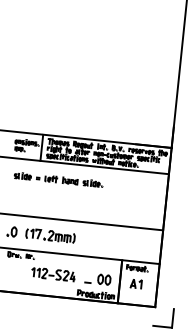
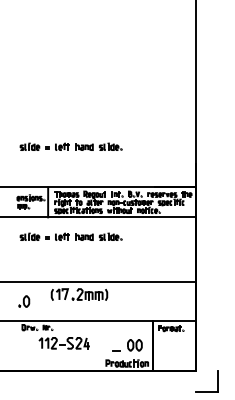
part: (66, 101) -> (70, 146), added
part: (50, 235) -> (79, 294), moved
part: (52, 274) -> (63, 343), moved
part: (135, 284) -> (171, 346), removed

